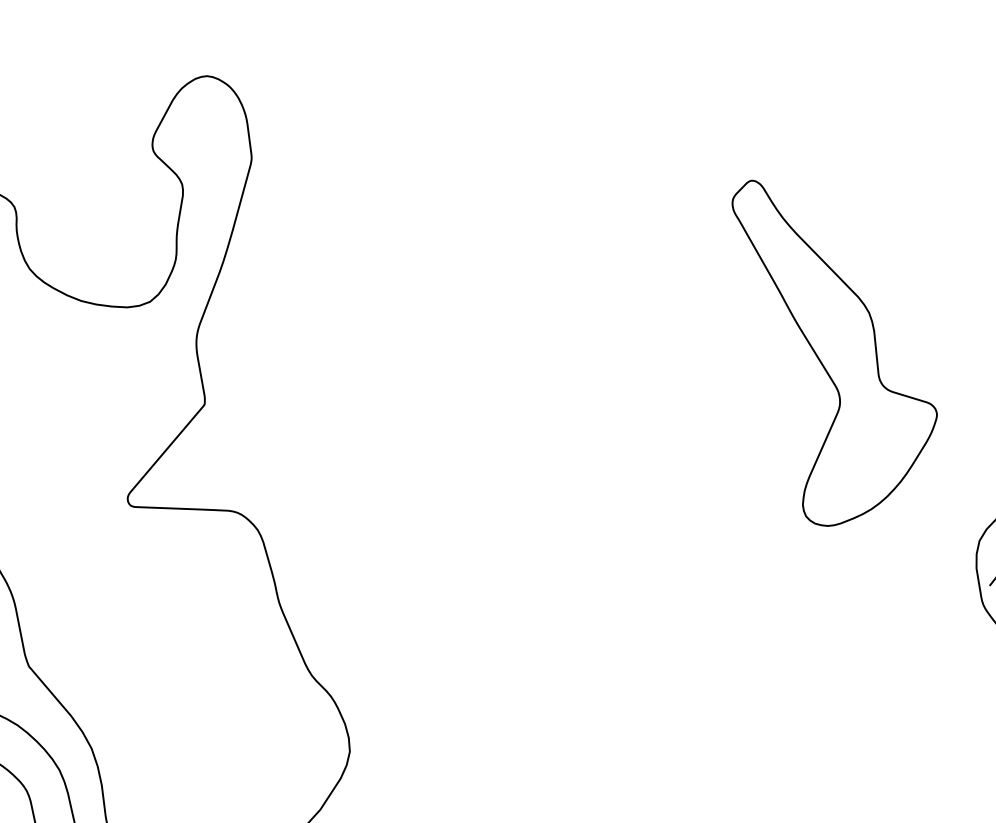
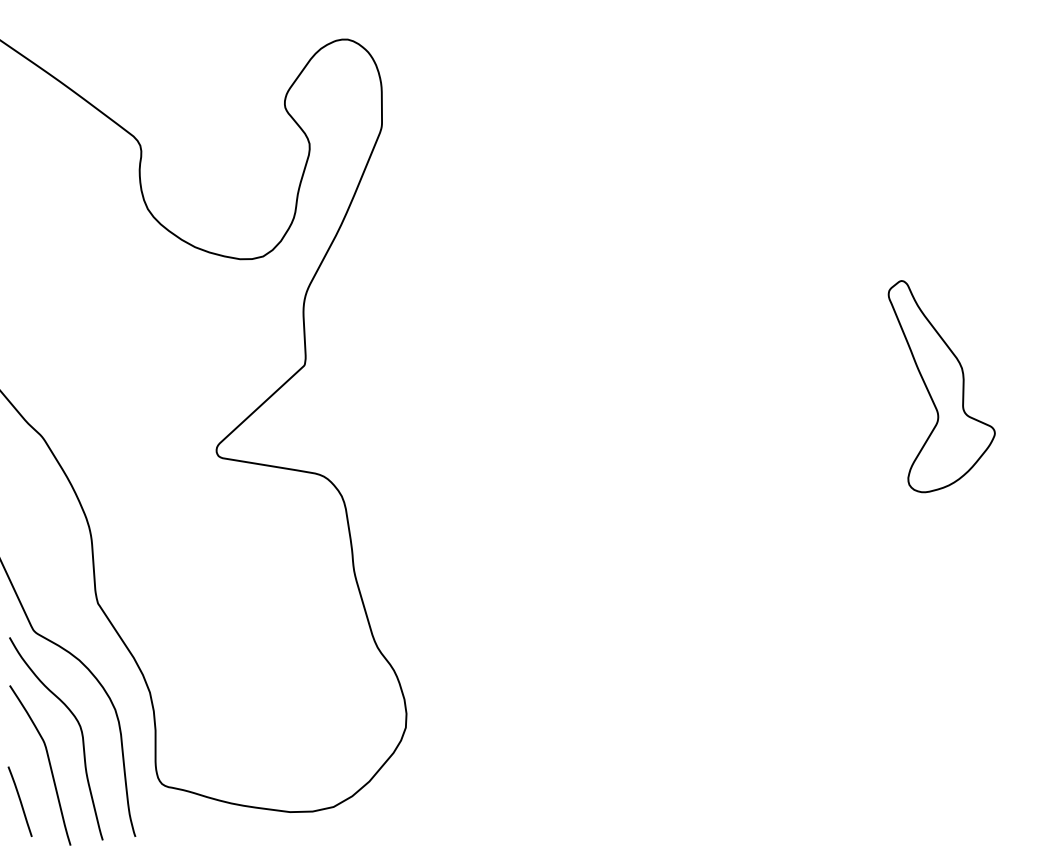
part: (839, 347) -> (941, 386), size x0.6

